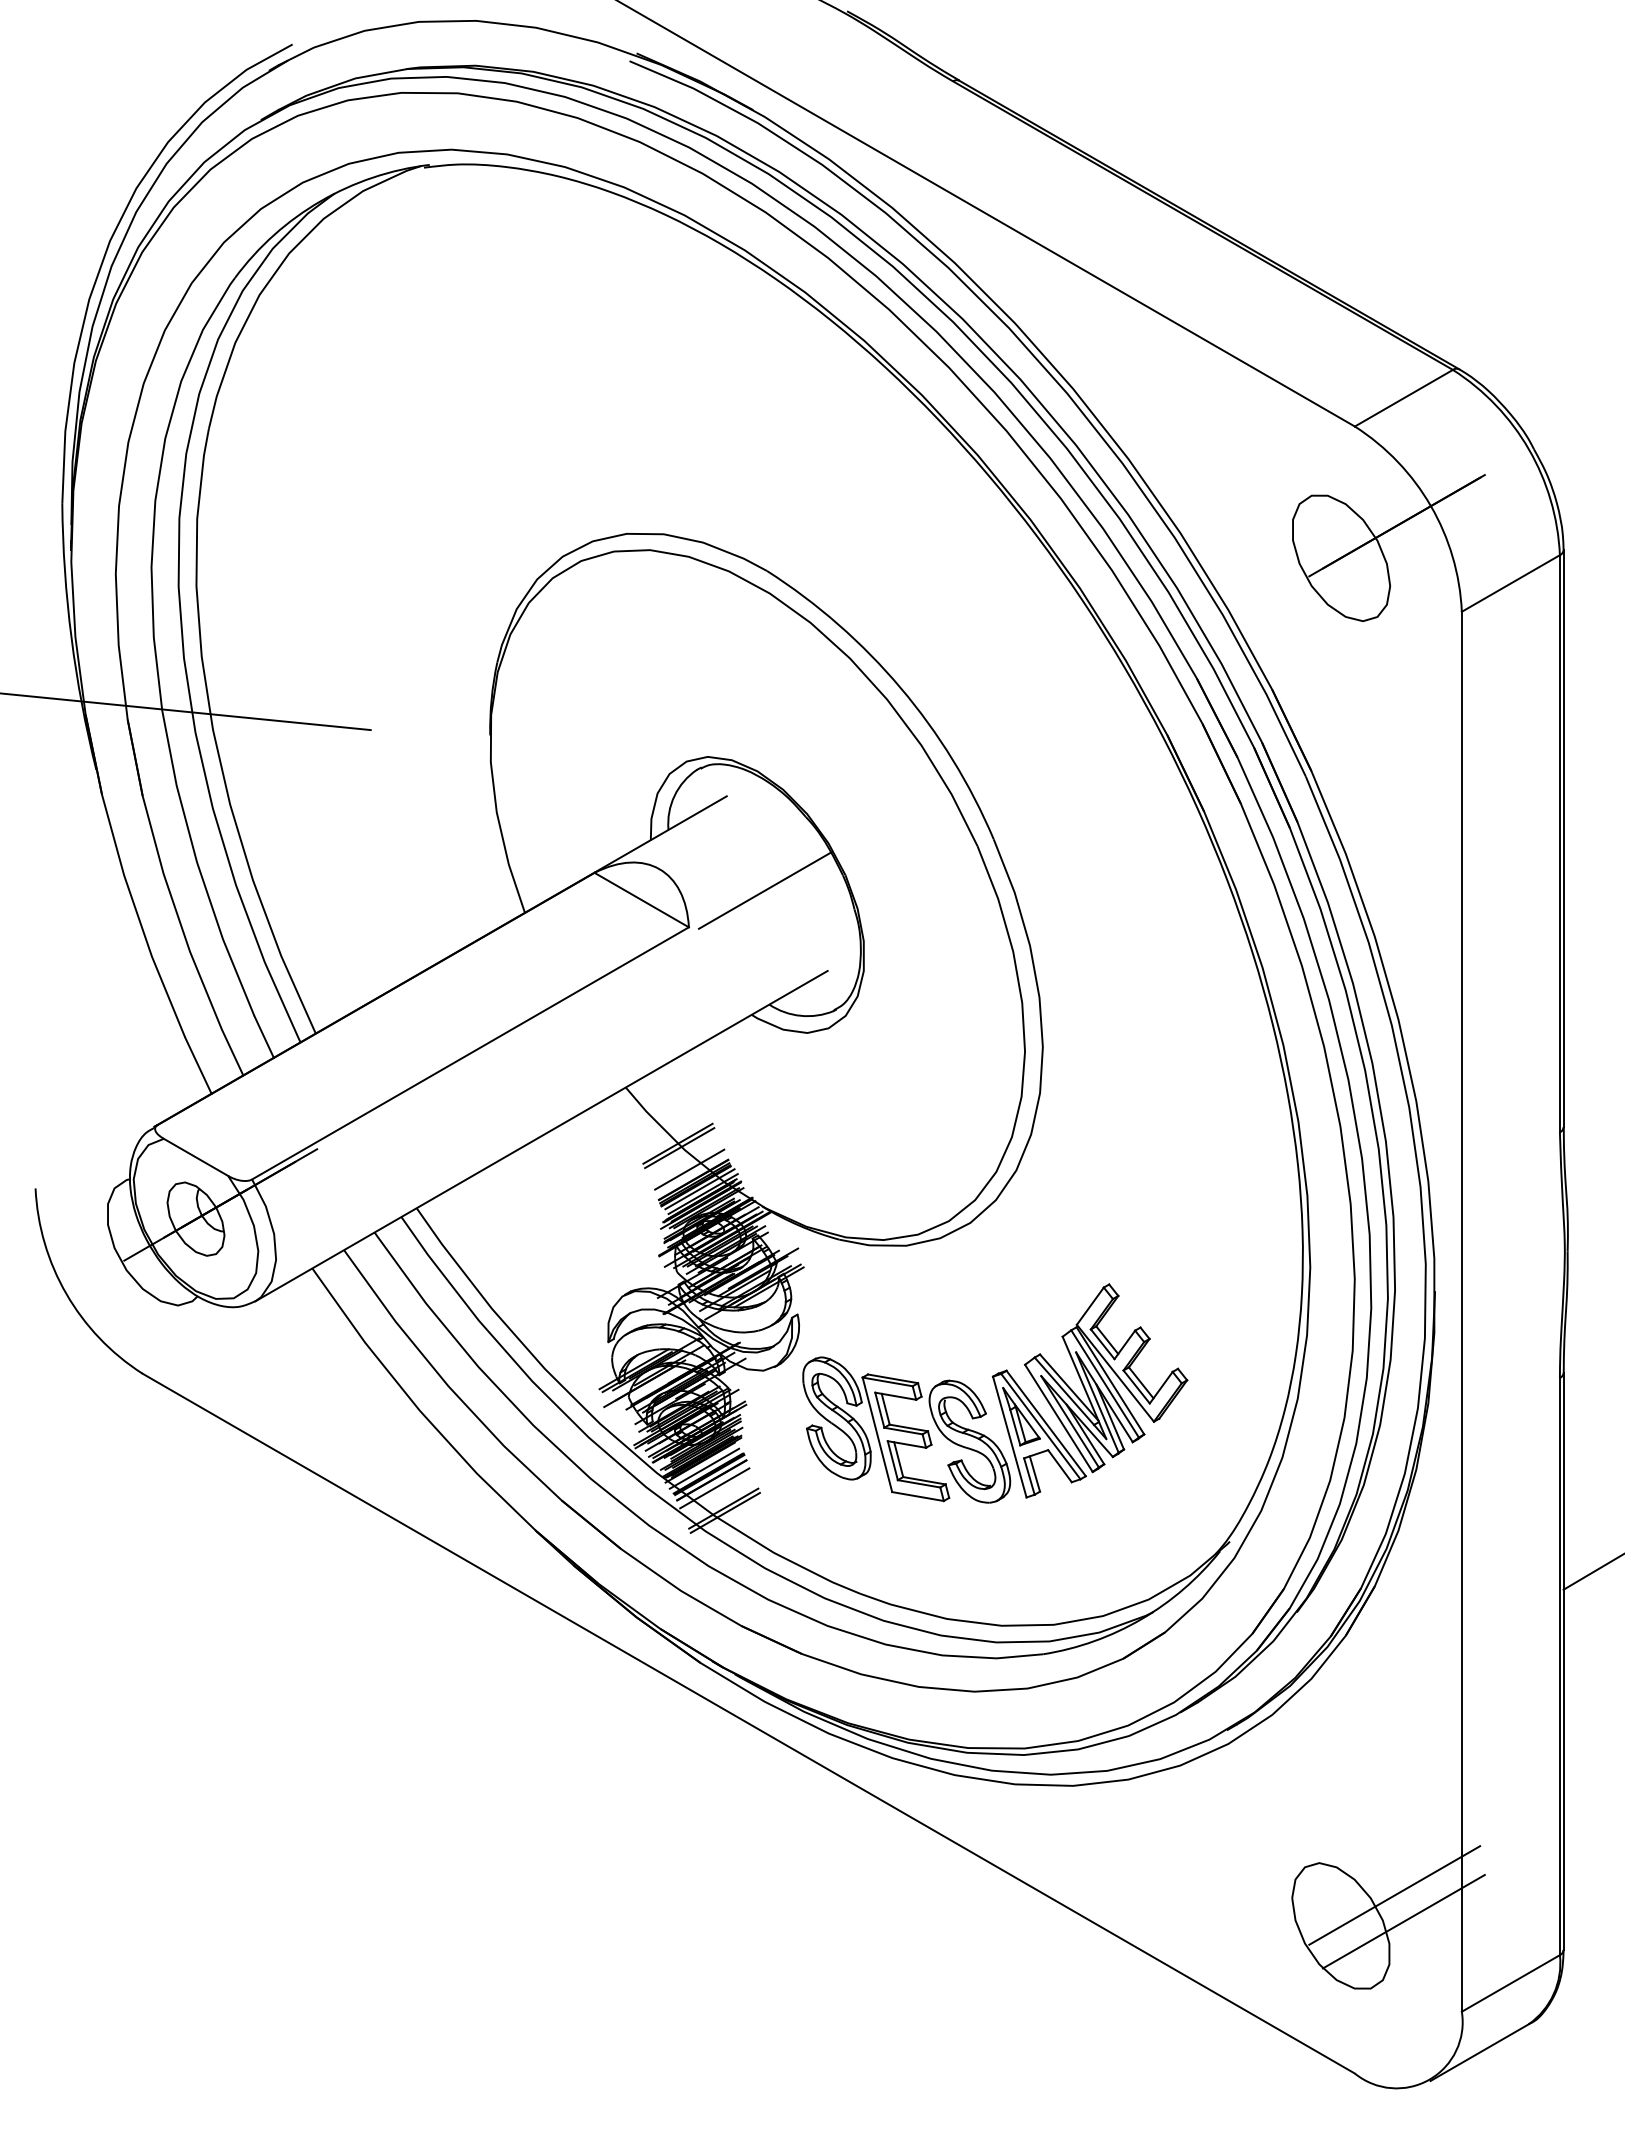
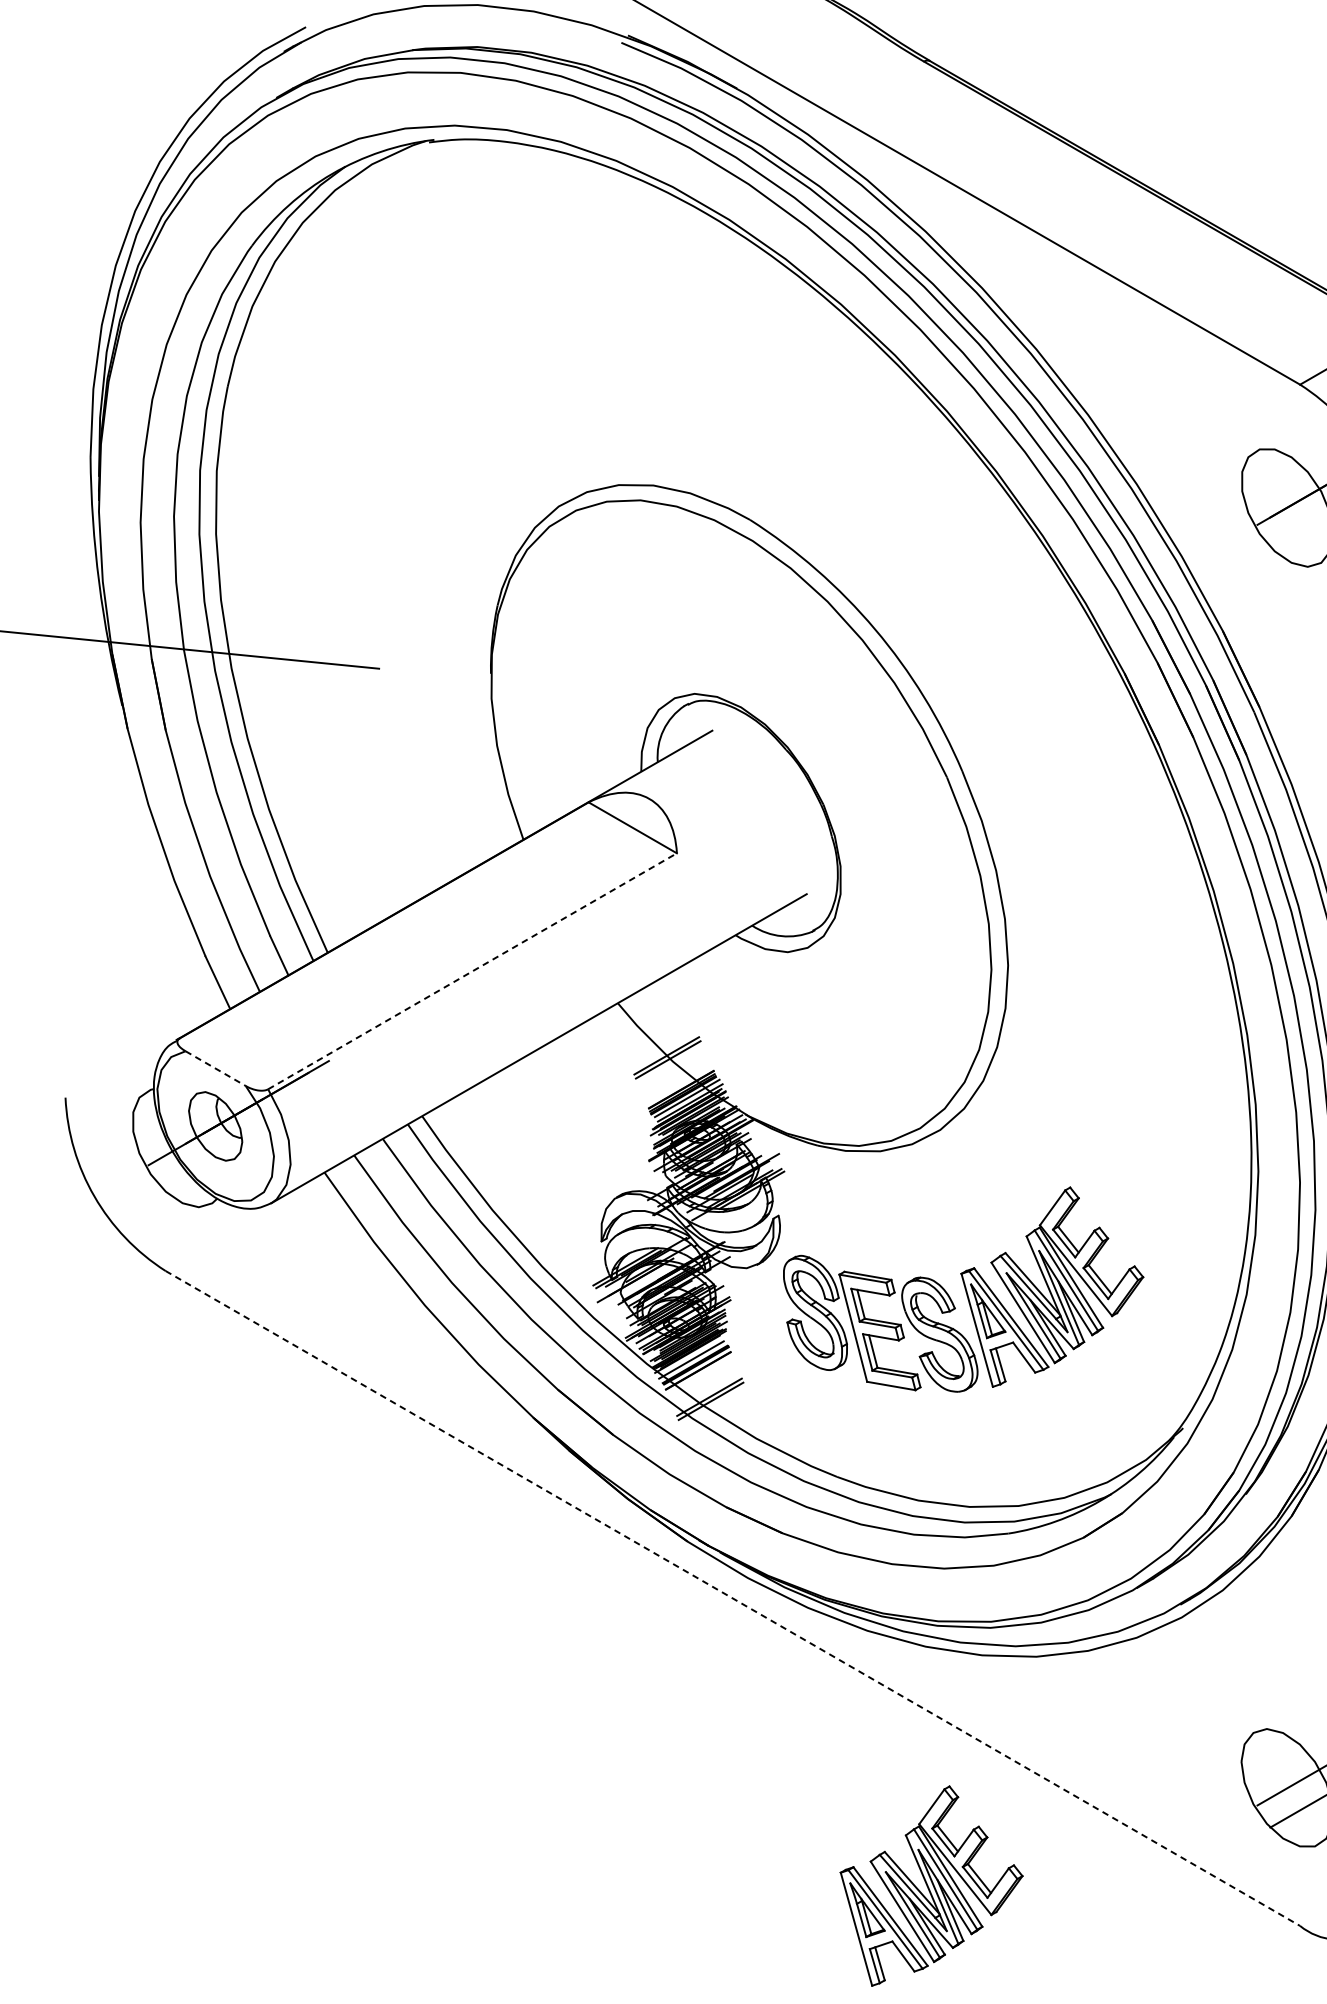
line: (765, 890) -> (748, 818), removed
line: (470, 1053) -> (472, 971), solid -> dashed
line: (196, 1157) -> (216, 1068), solid -> dashed
line: (689, 1169) -> (677, 1079), removed
line: (714, 1487) -> (700, 1377), removed
line: (748, 1723) -> (732, 1598), solid -> dashed
part: (960, 2030) -> (931, 1885), added

